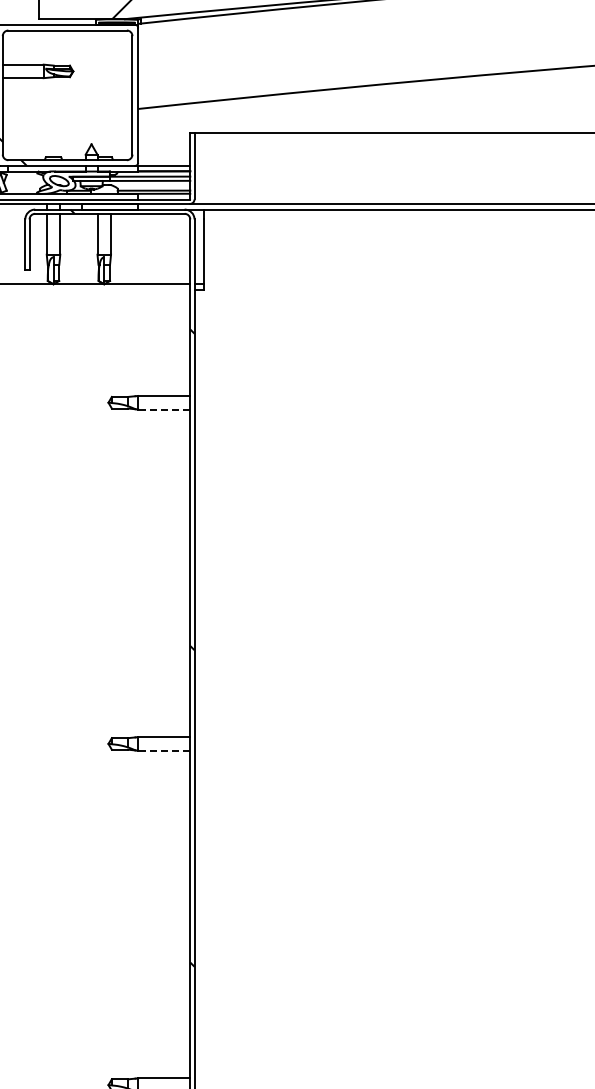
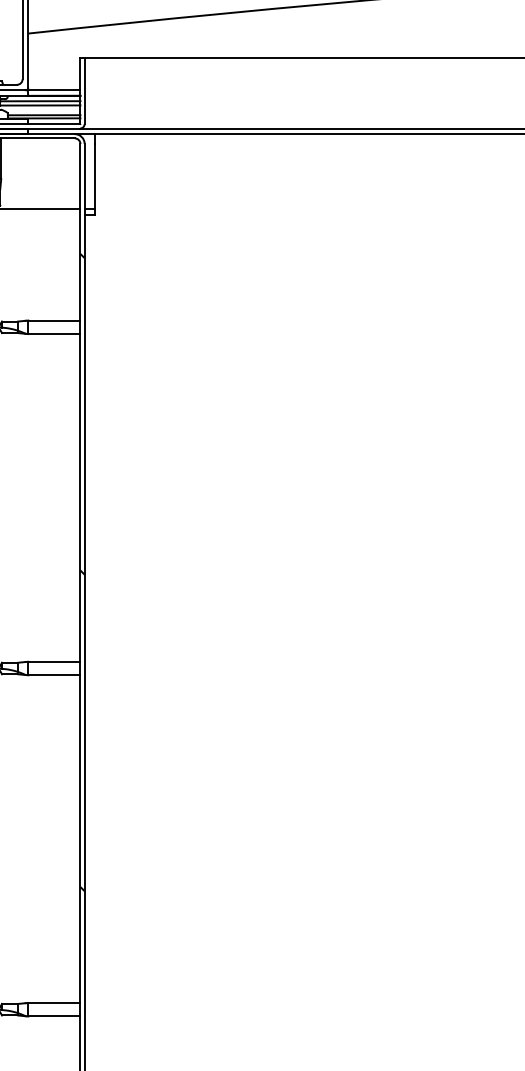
line: (163, 409) -> (53, 334), dashed -> solid
line: (163, 750) -> (53, 675), dashed -> solid

